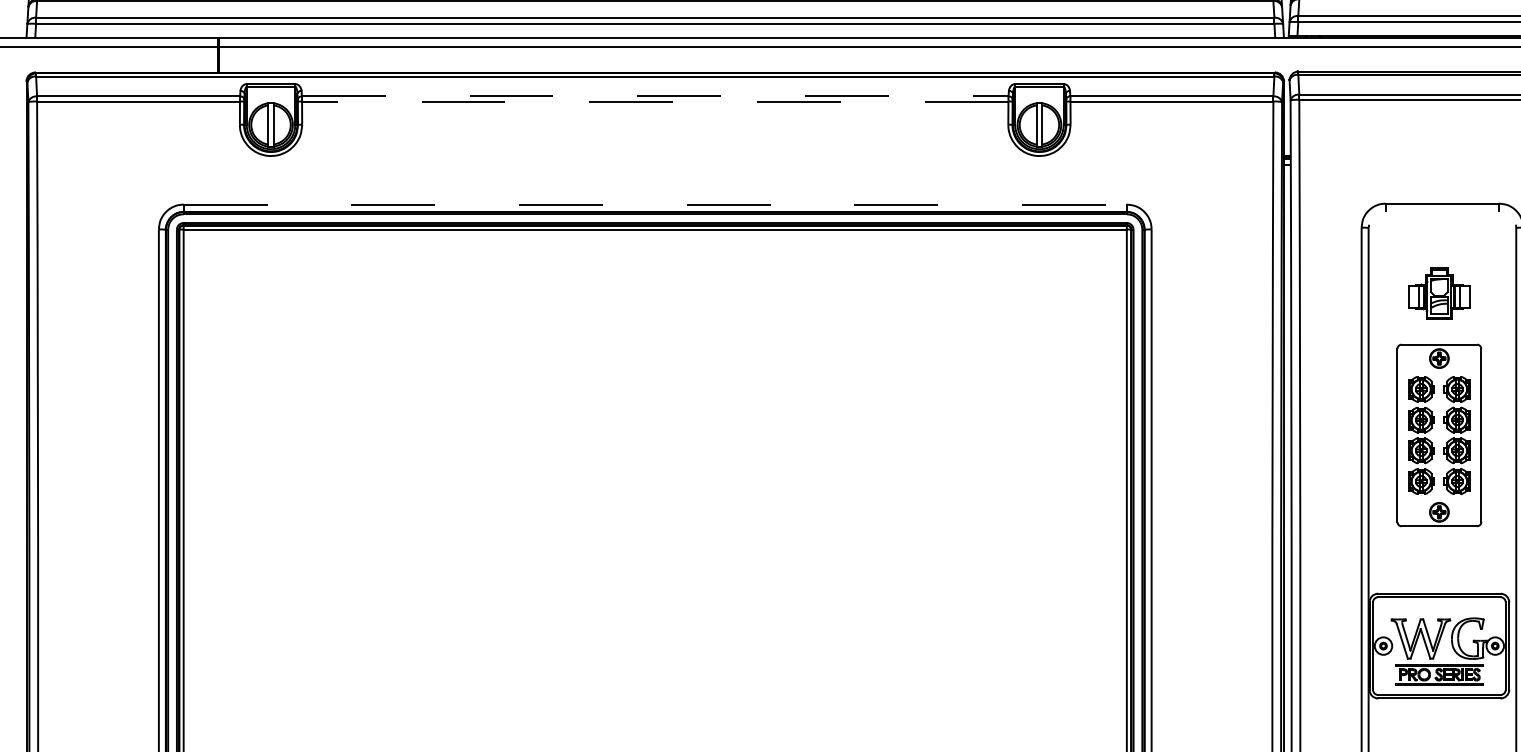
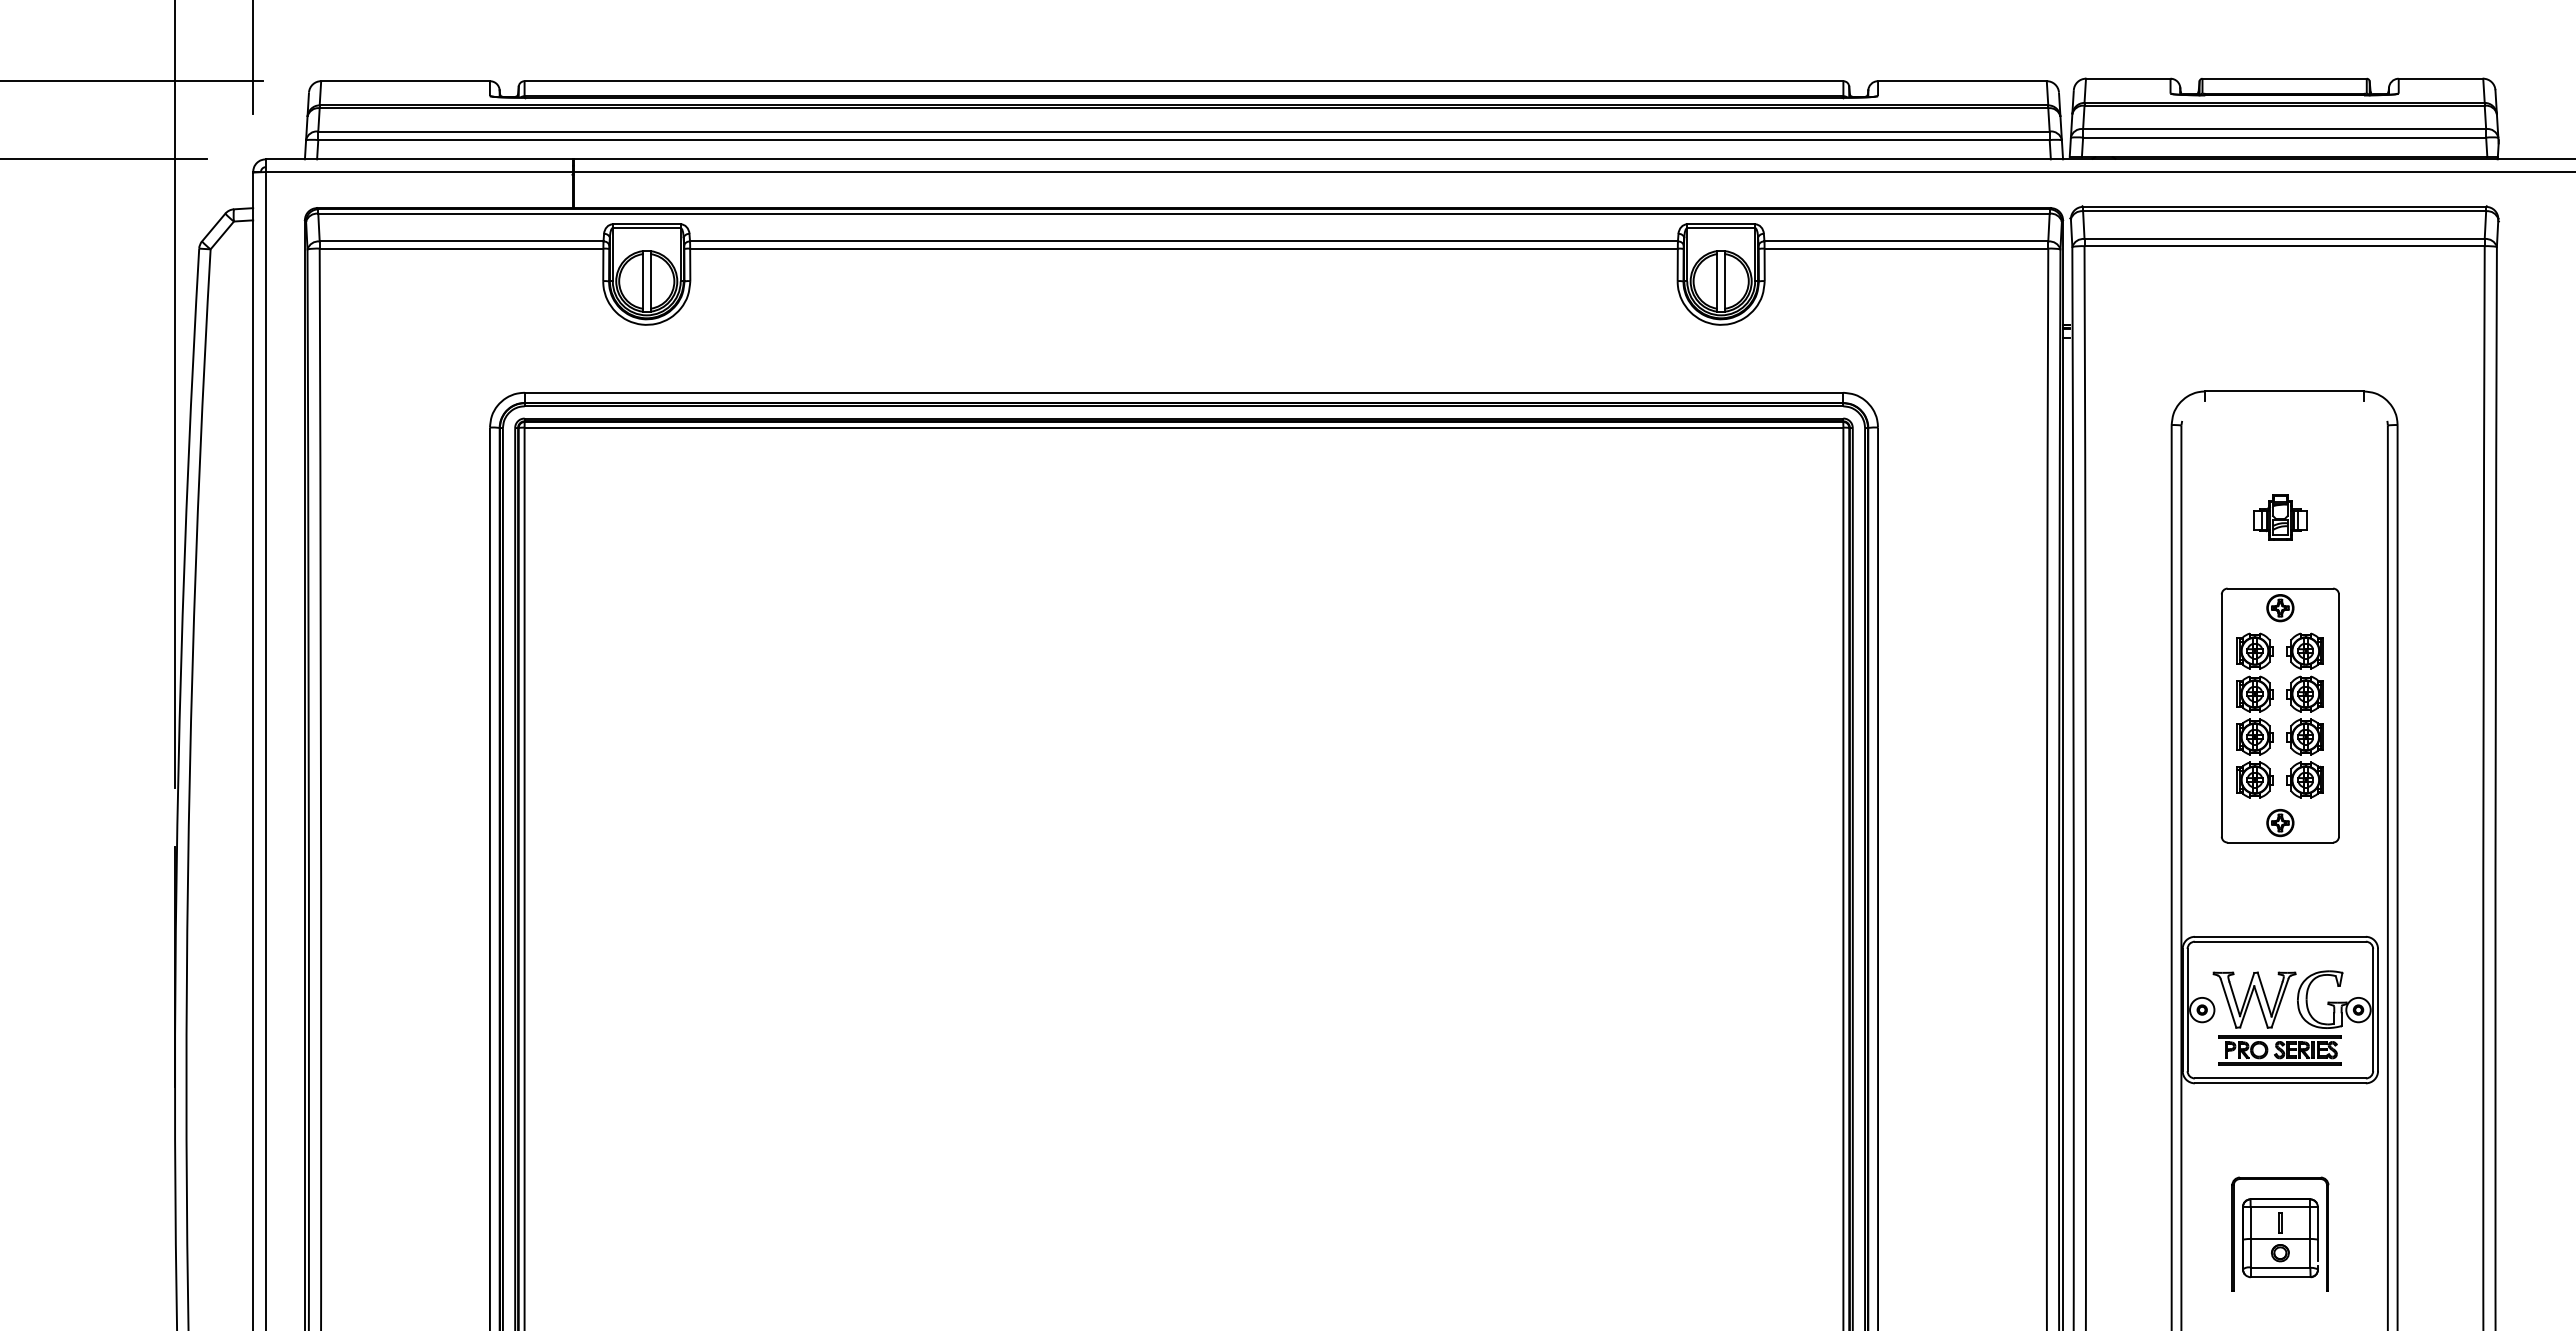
line: (654, 96) -> (1183, 241), dashed -> solid
line: (654, 101) -> (1183, 248), dashed -> solid
line: (655, 204) -> (1184, 392), dashed -> solid
part: (1439, 293) -> (2280, 517), size x0.62

